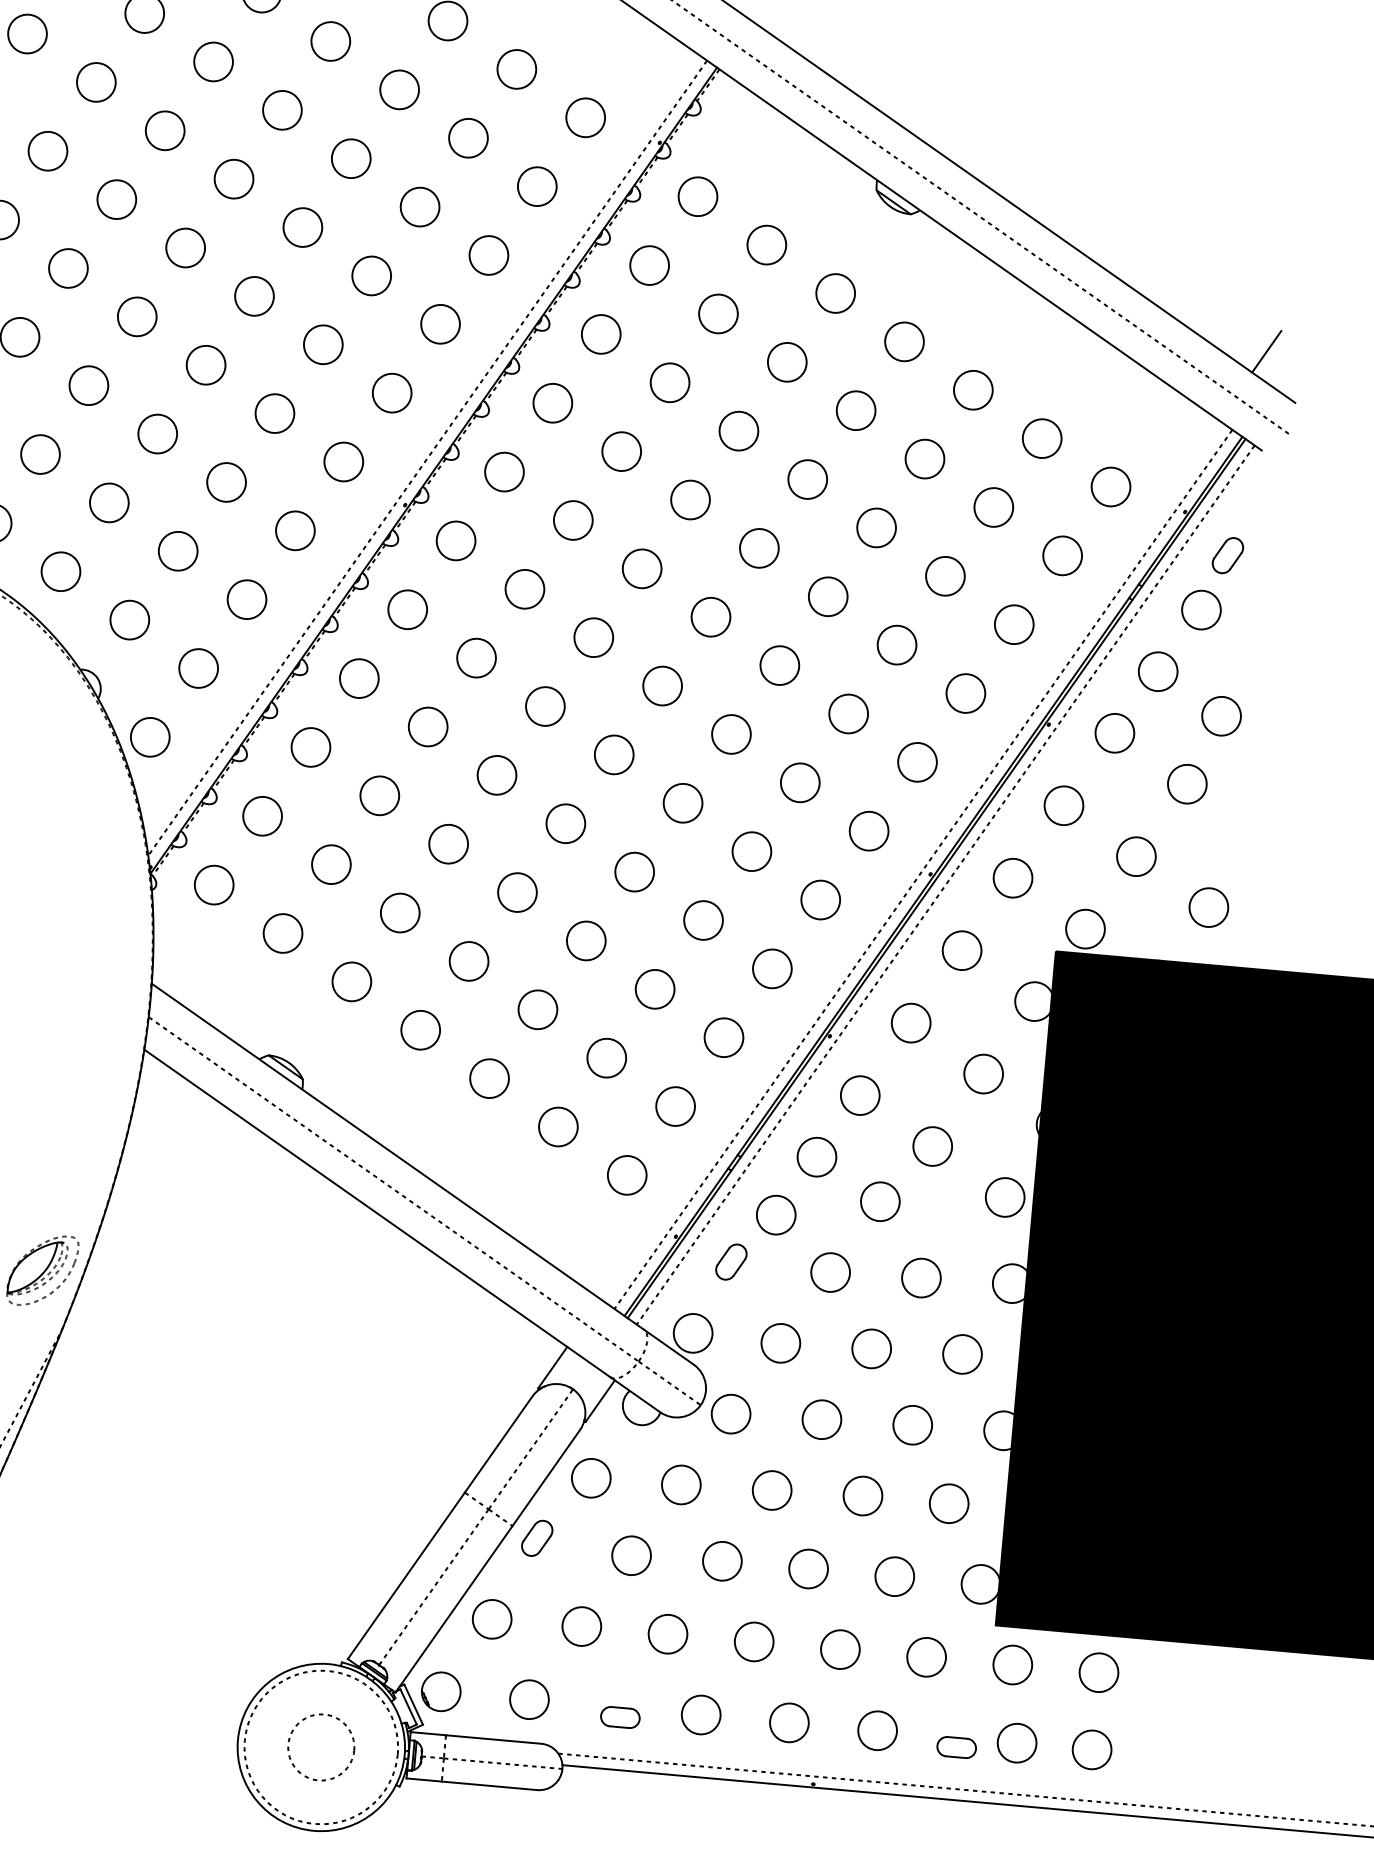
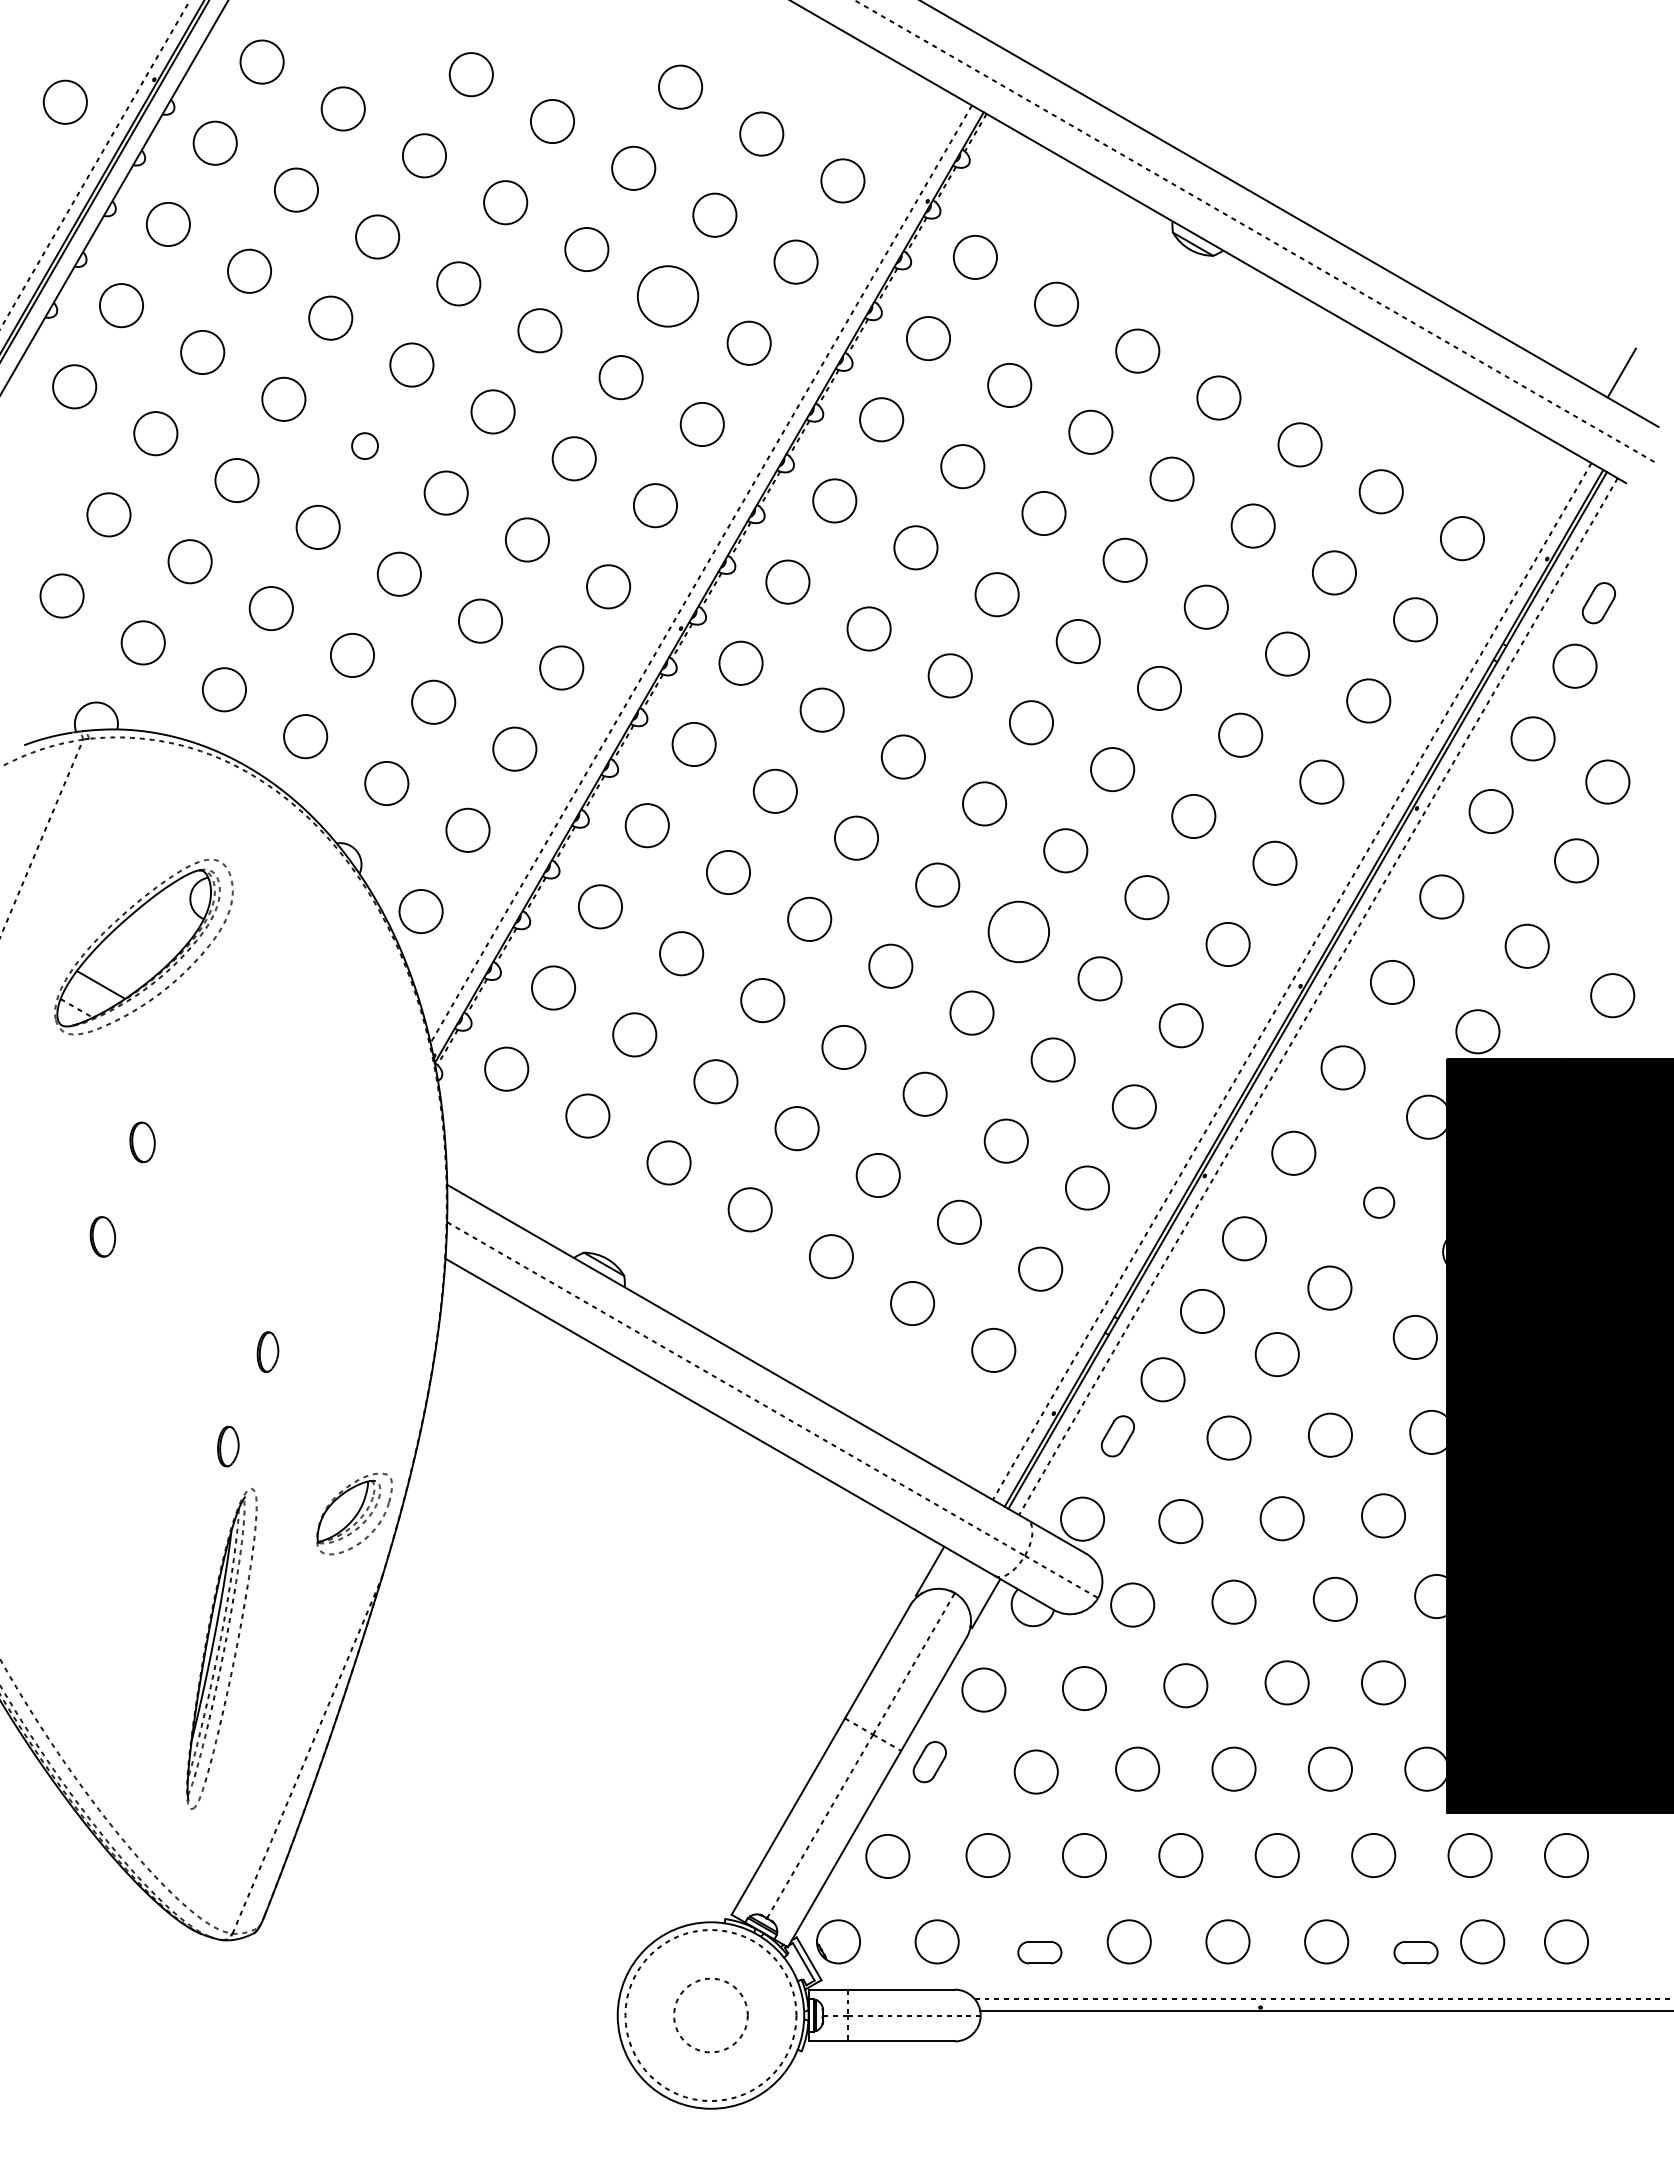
circle: (419, 207) -> (667, 296), size x1.4
circle: (136, 316) -> (364, 445), size x0.6
circle: (682, 802) -> (1018, 931), size x1.4
circle: (983, 1073) -> (1378, 1202), size x0.7

